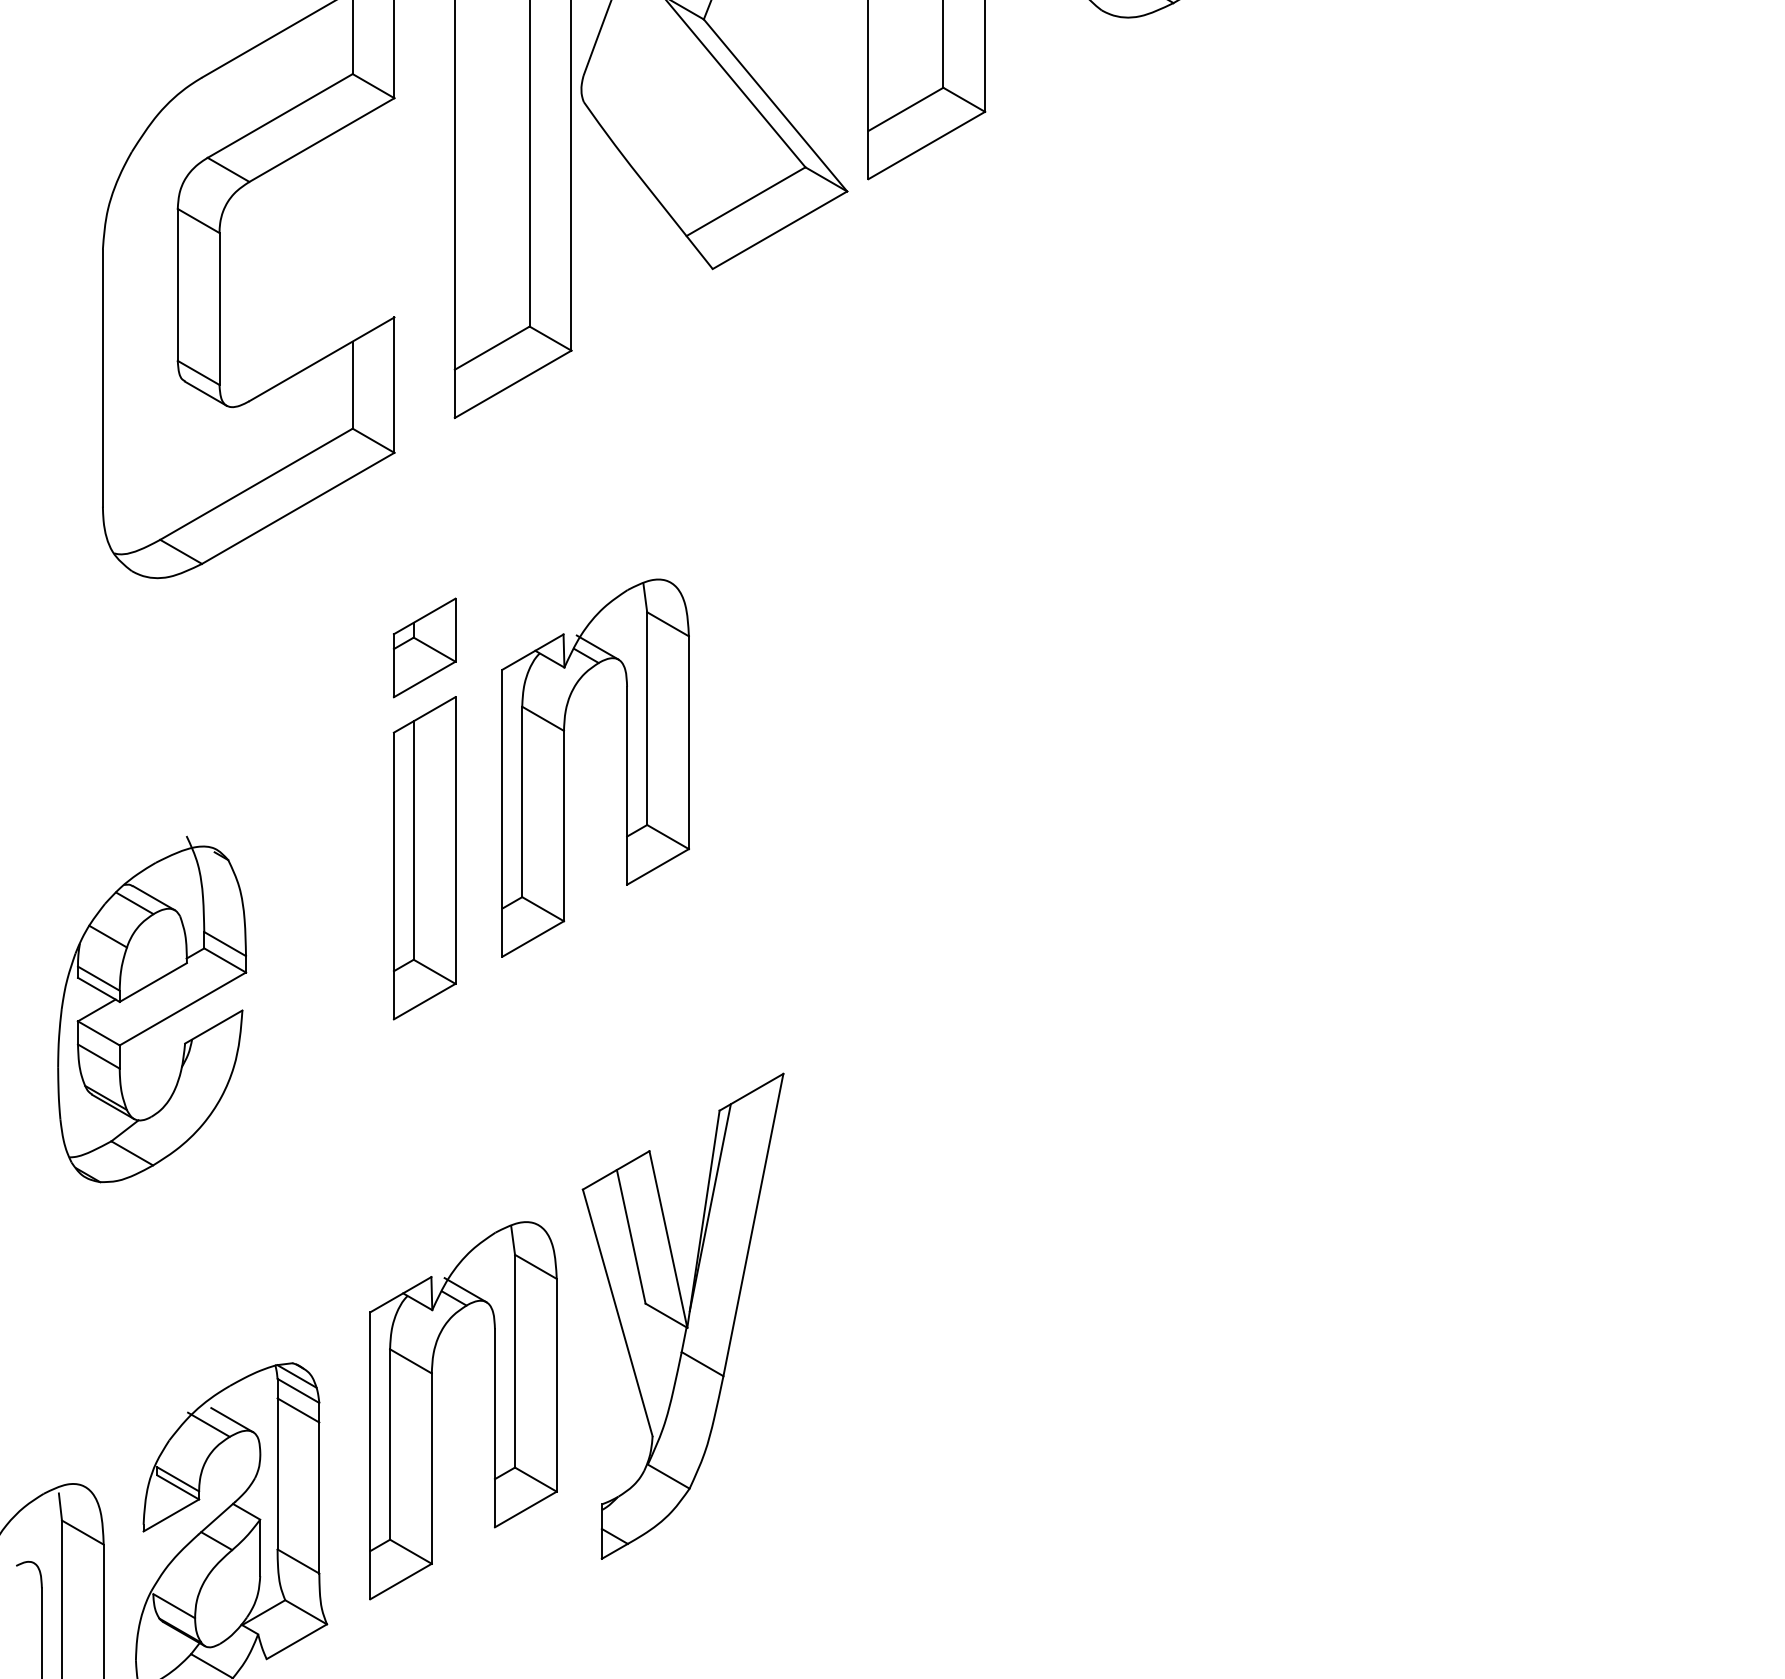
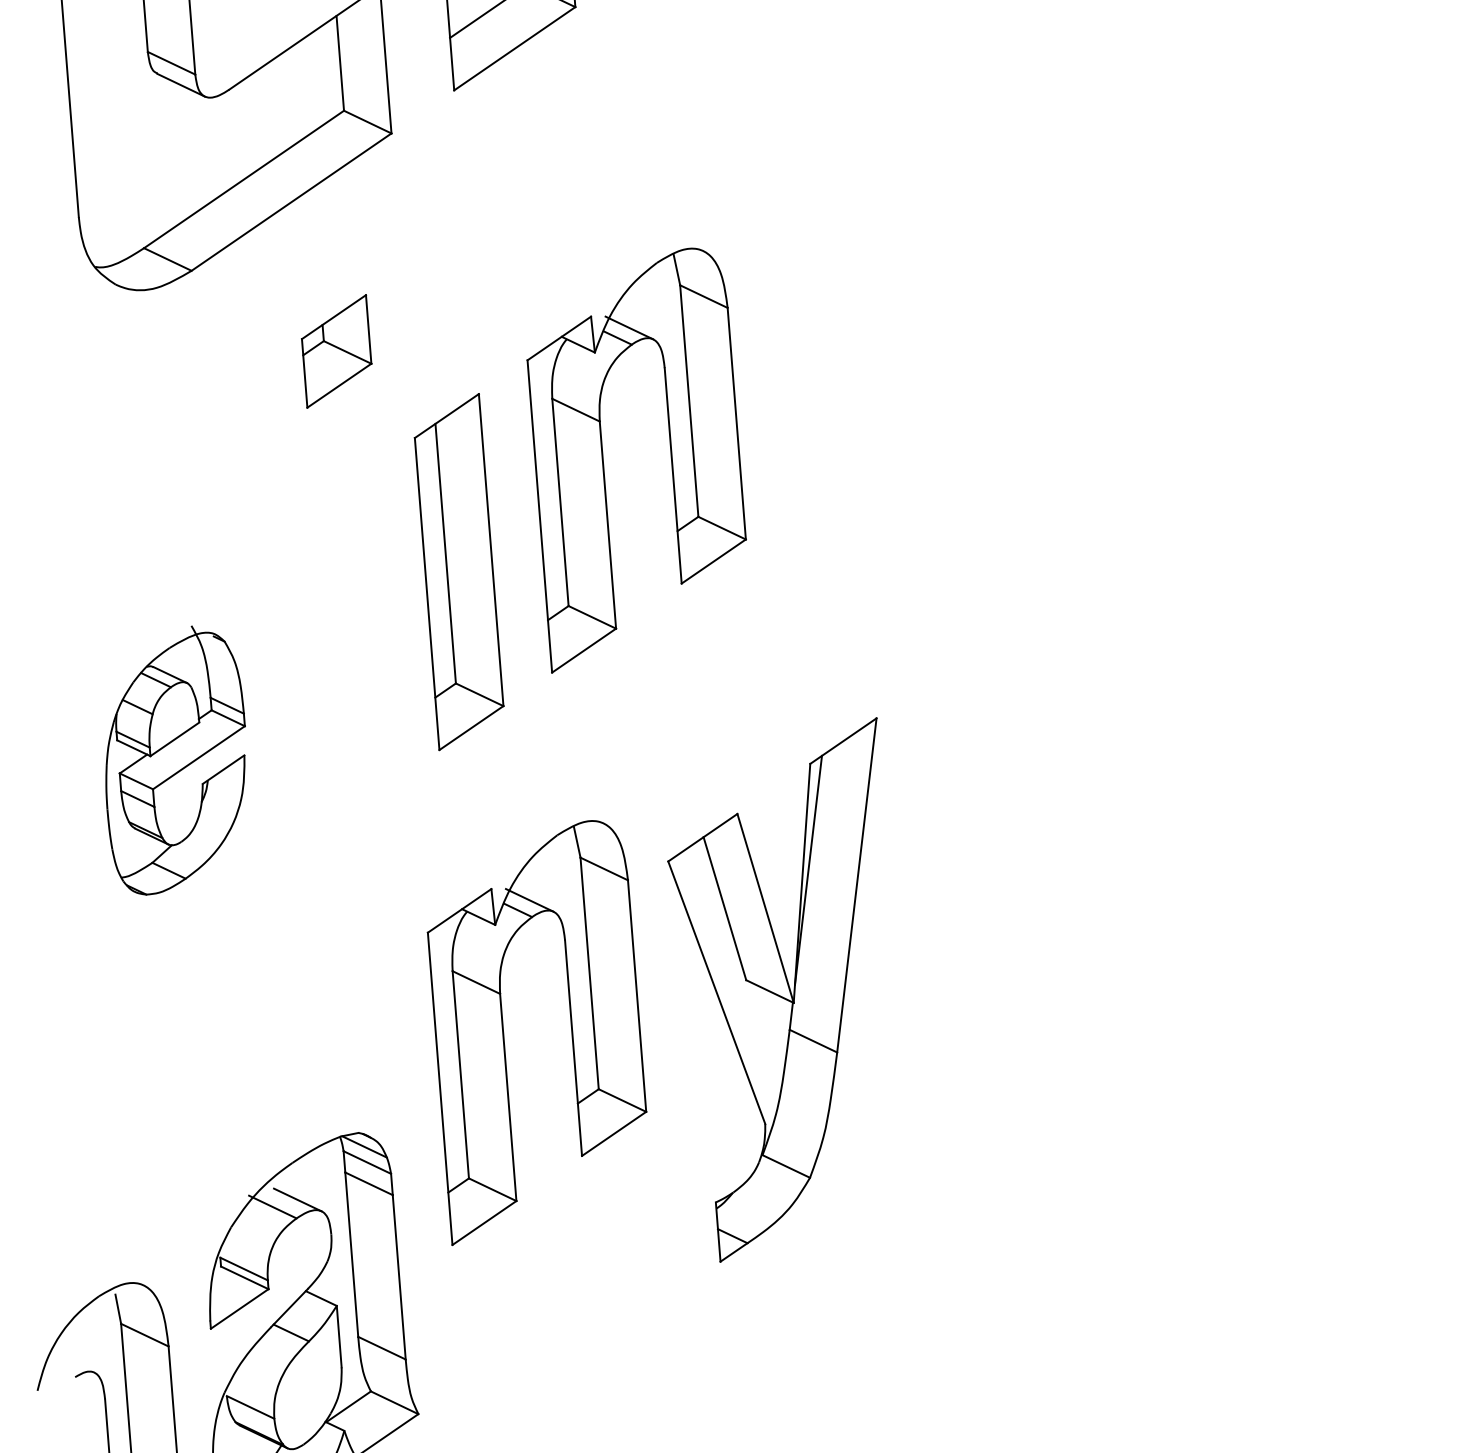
part: (424, 647) -> (336, 350), moved
part: (152, 1009) -> (175, 759), size x0.7
part: (682, 1315) -> (787, 989), moved
part: (432, 1410) -> (504, 1034), moved

